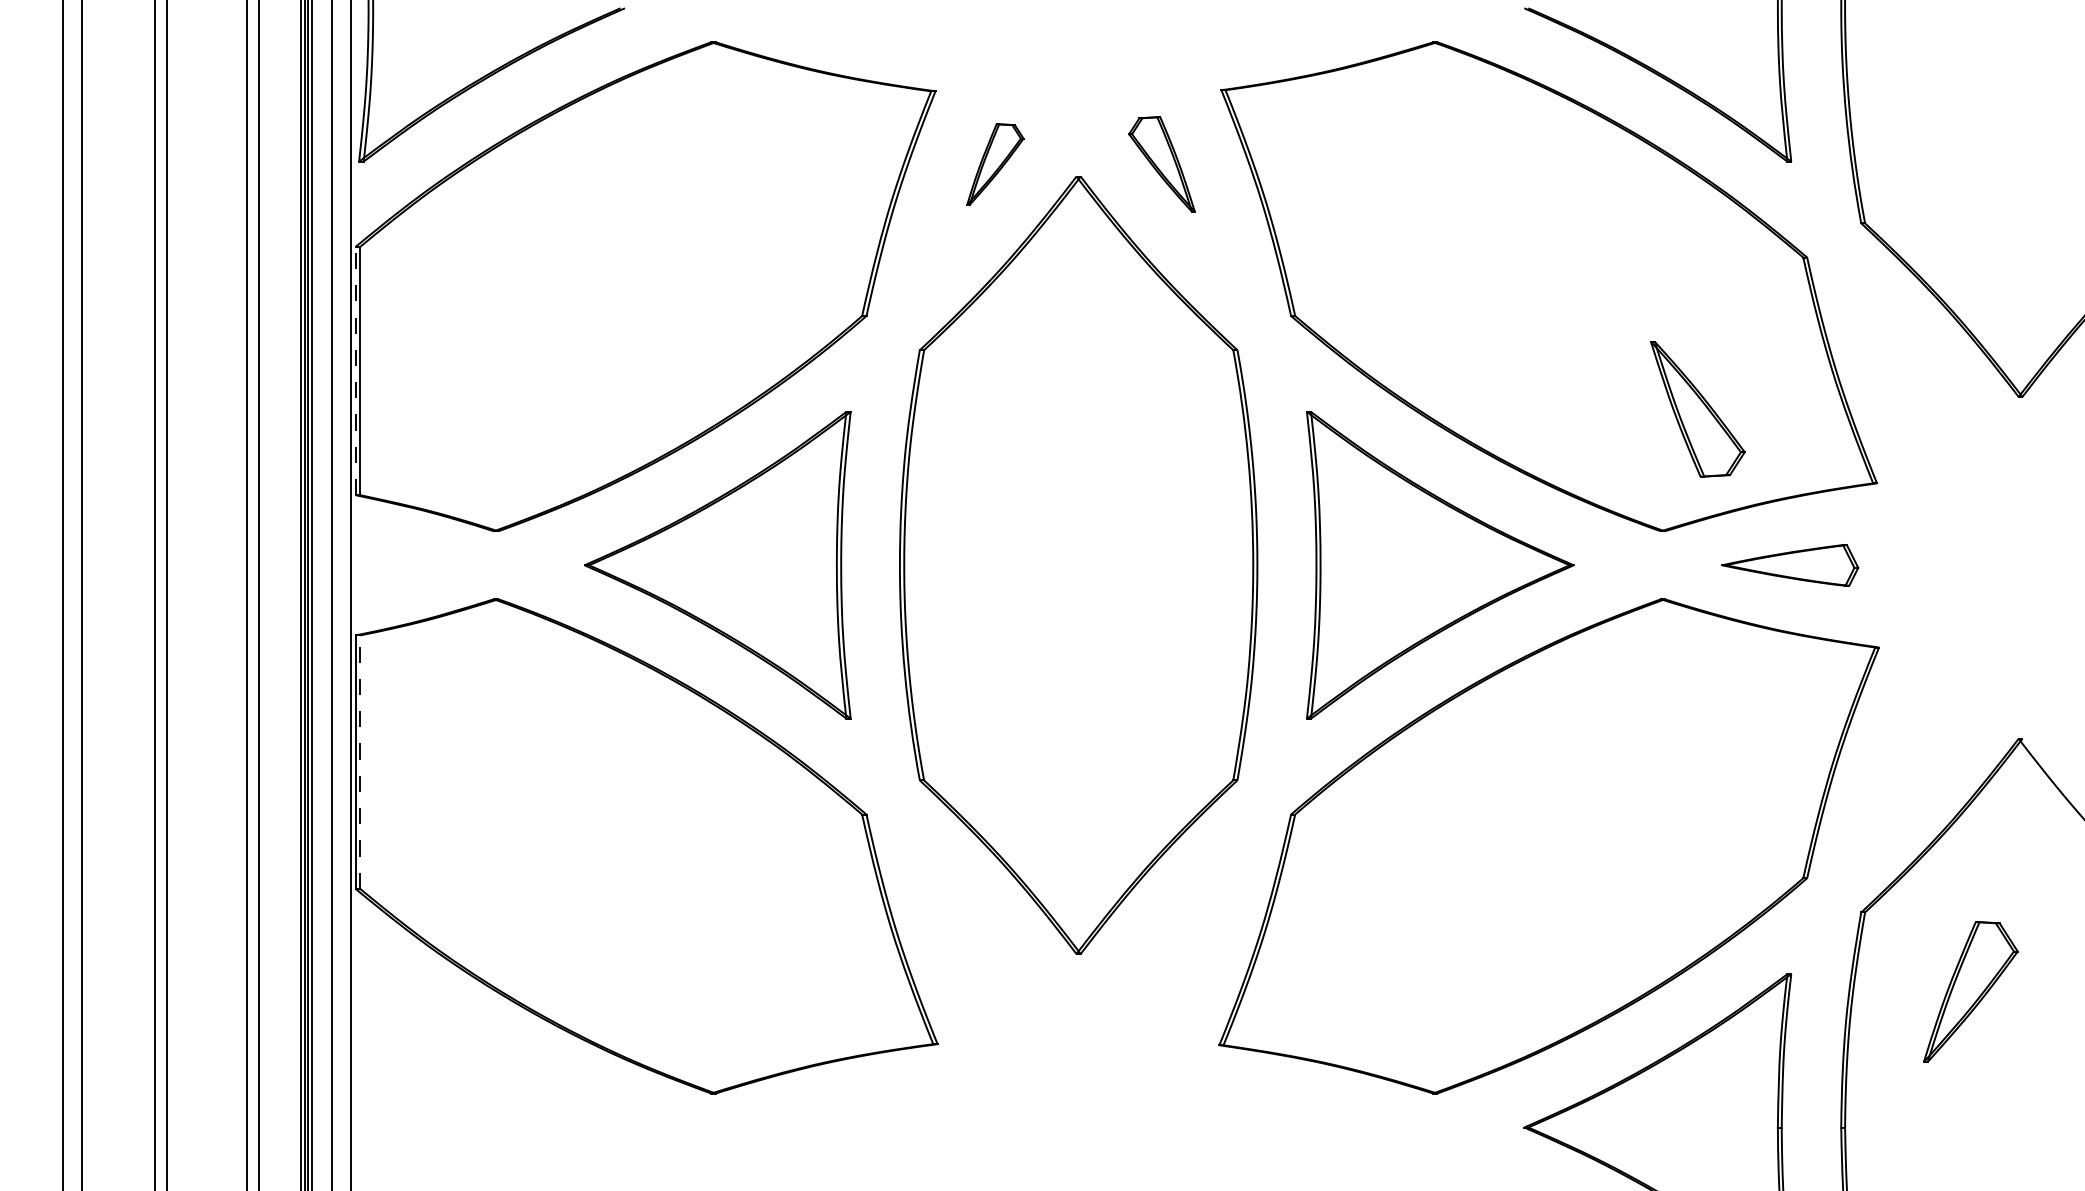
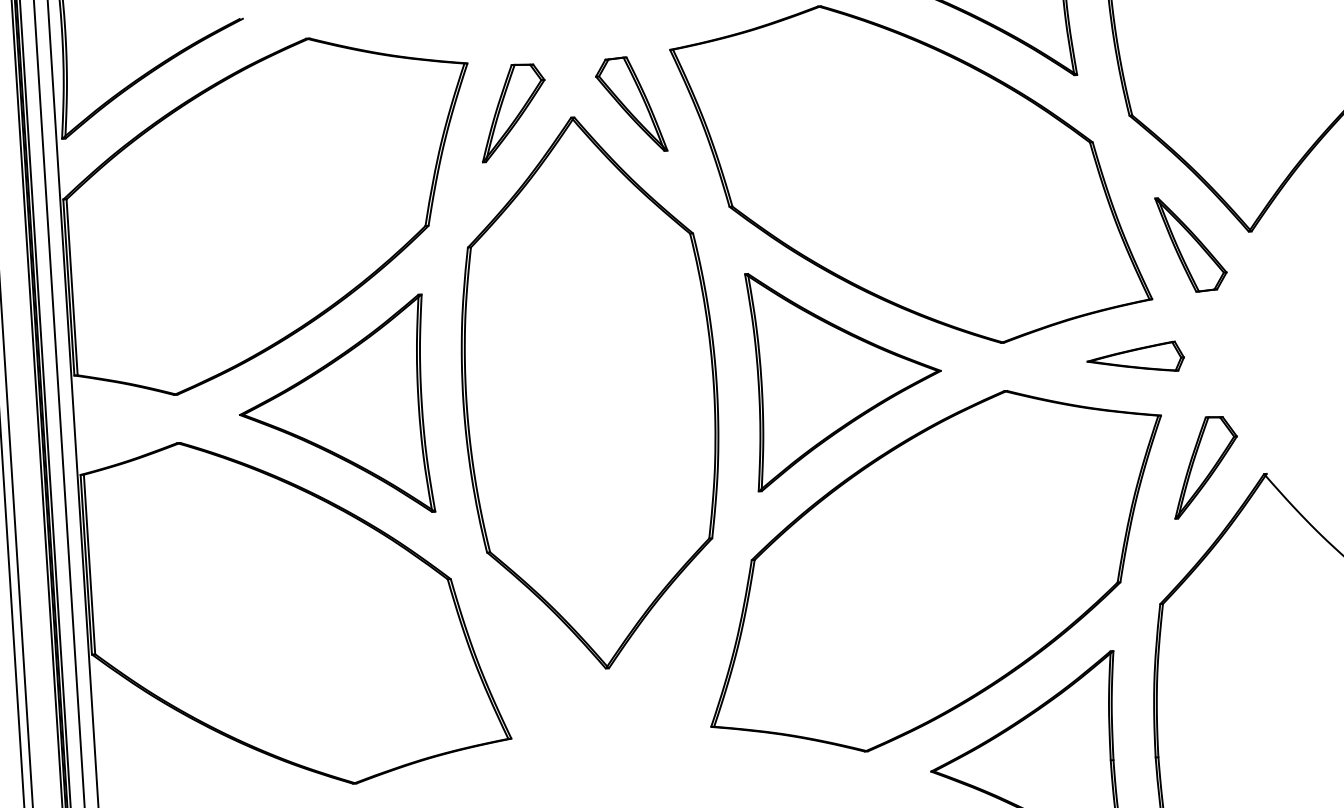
part: (995, 164) -> (513, 112), size x1.67
part: (1161, 164) -> (630, 105), size x1.43
line: (355, 370) -> (68, 287), dashed -> solid
part: (1697, 409) -> (1191, 244), moved
part: (1790, 565) -> (1135, 358), moved
line: (360, 762) -> (89, 564), dashed -> solid
part: (1970, 991) -> (1205, 466), moved

